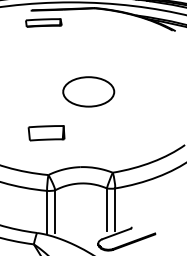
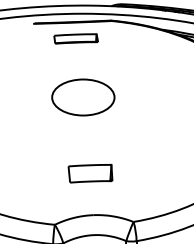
part: (43, 22) -> (75, 38), moved
part: (88, 91) -> (83, 97), moved
part: (46, 133) -> (90, 174), moved

